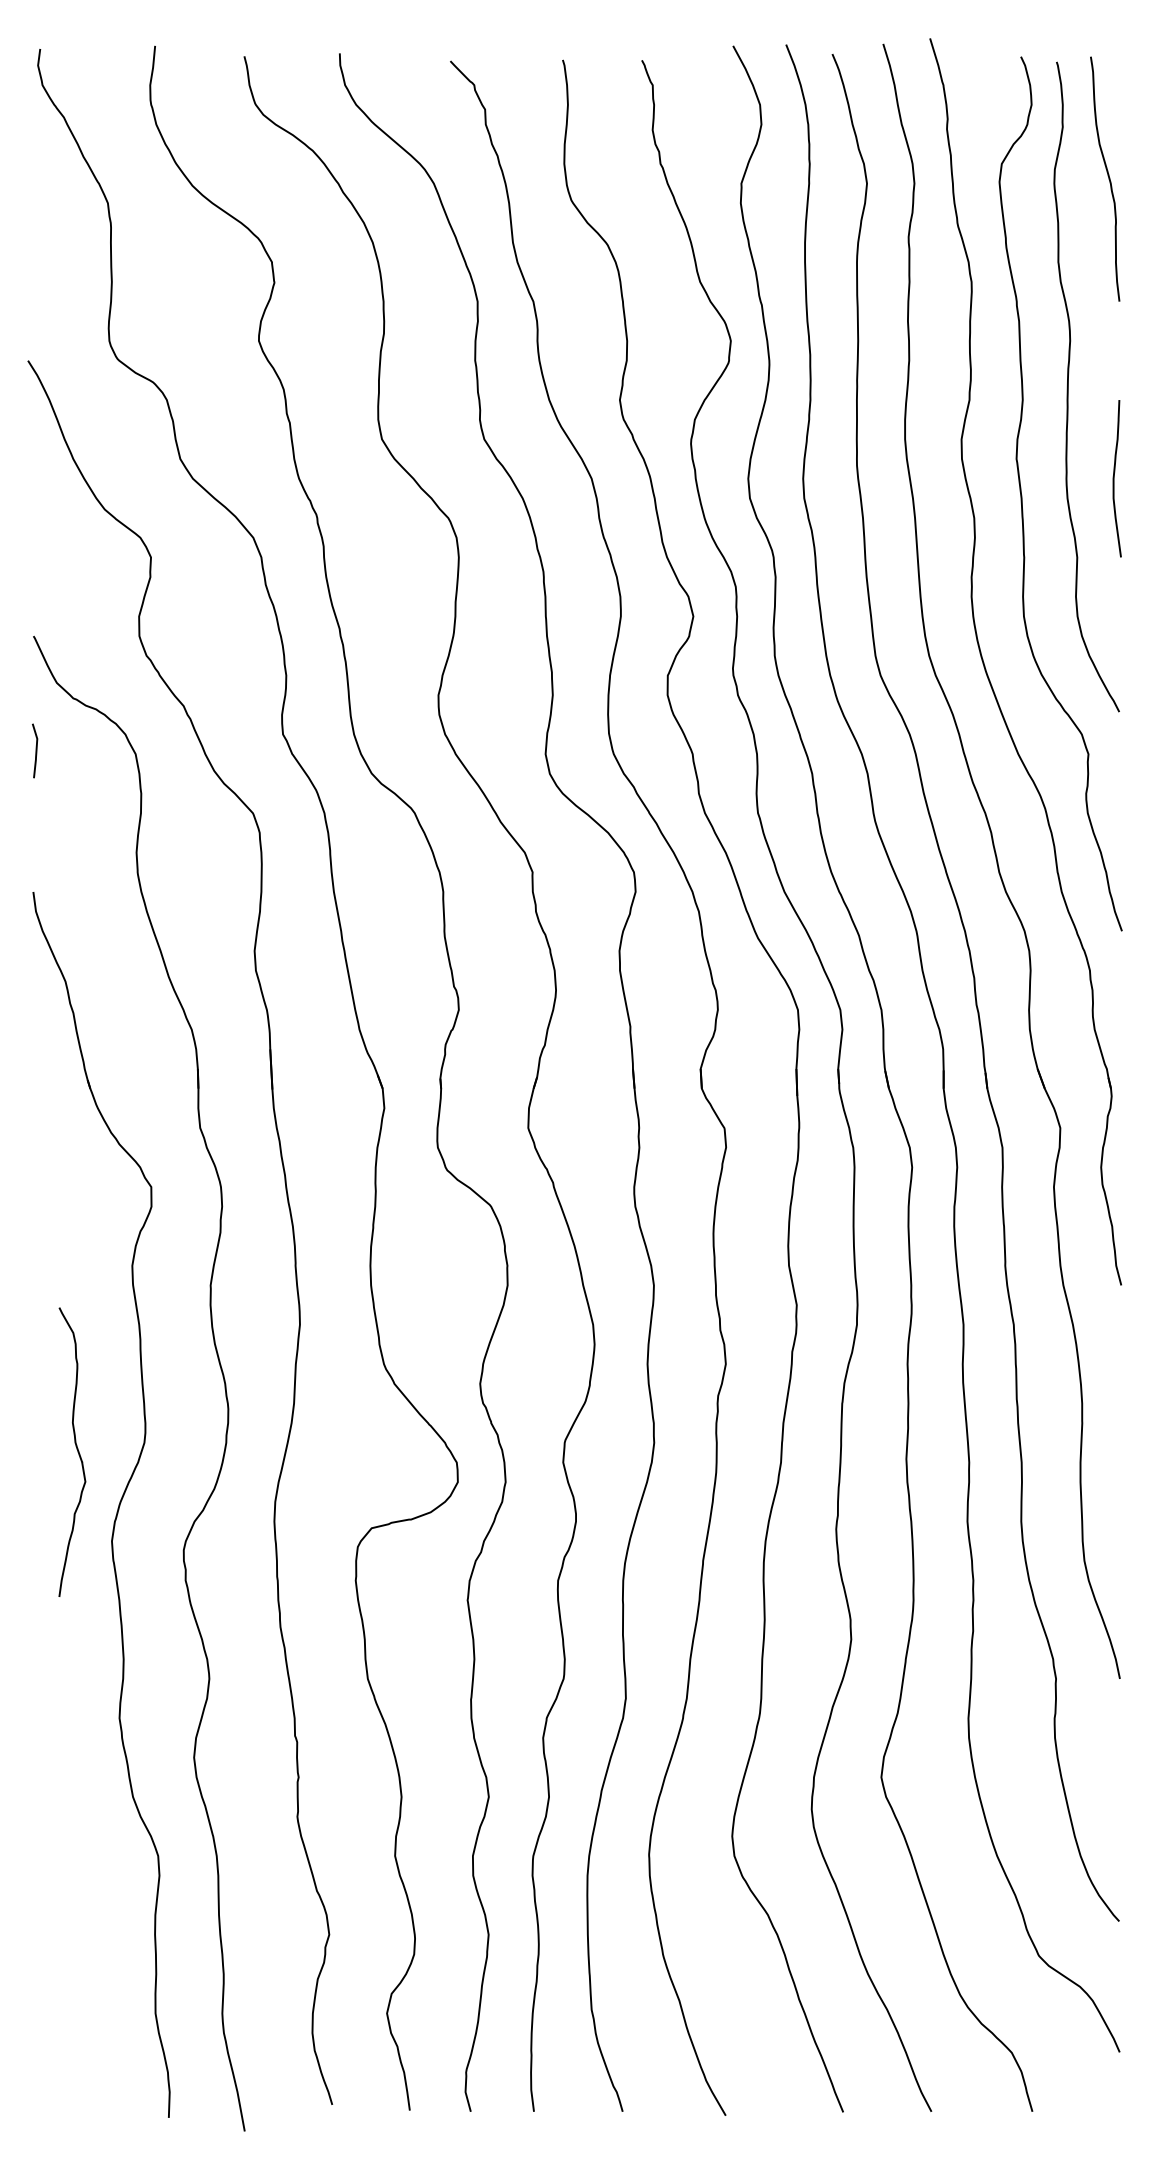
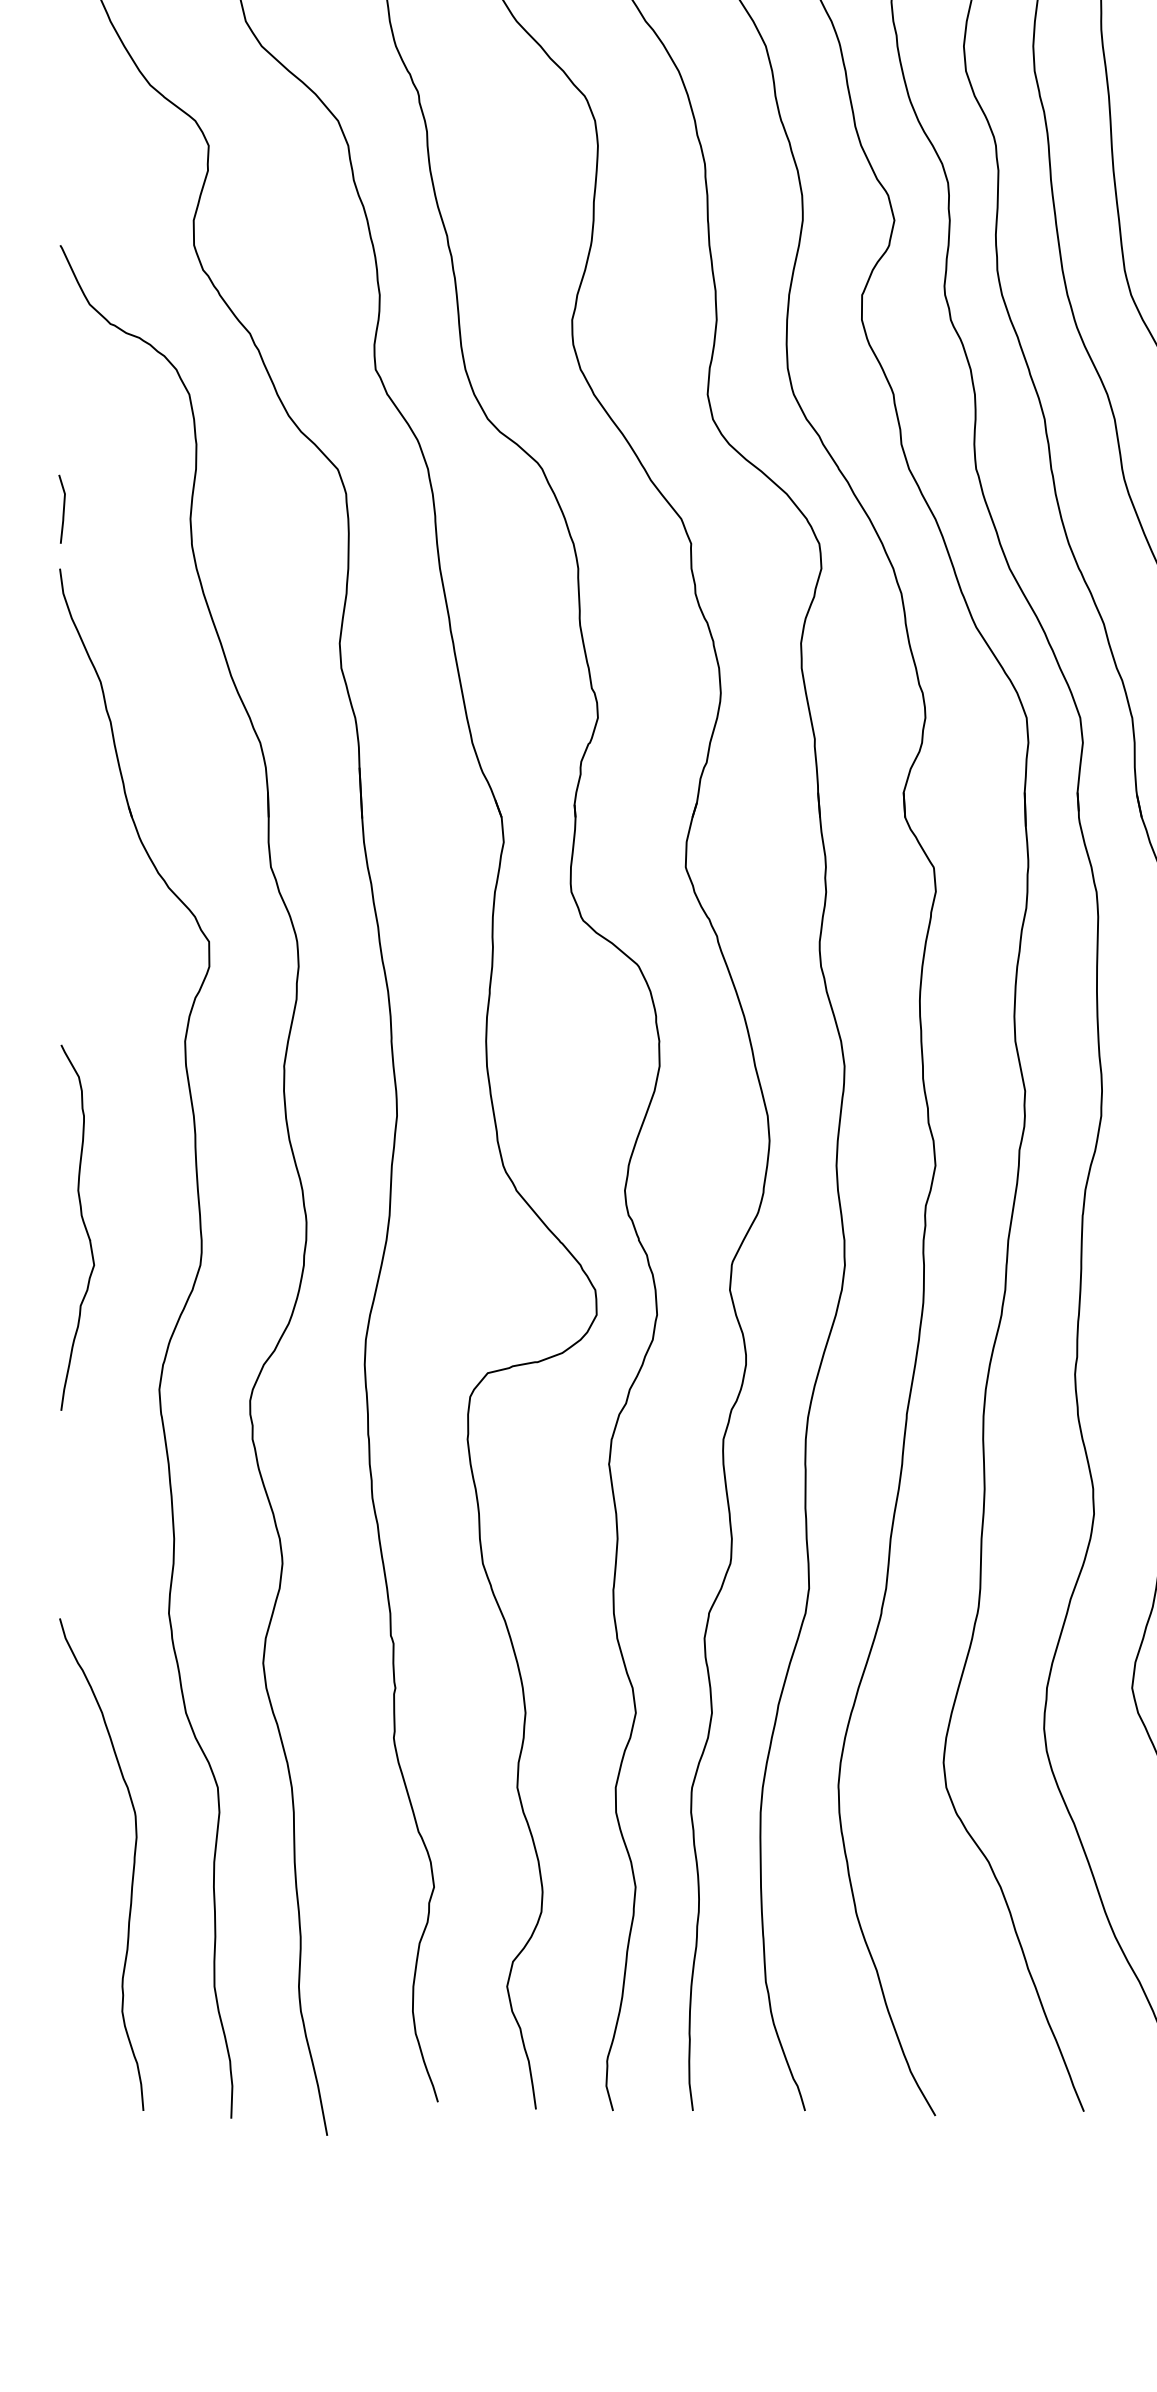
line: (35, 750) -> (62, 508), moved
curve: (76, 1449) -> (82, 1224), moved
curve: (90, 1920) -> (132, 1869), added

